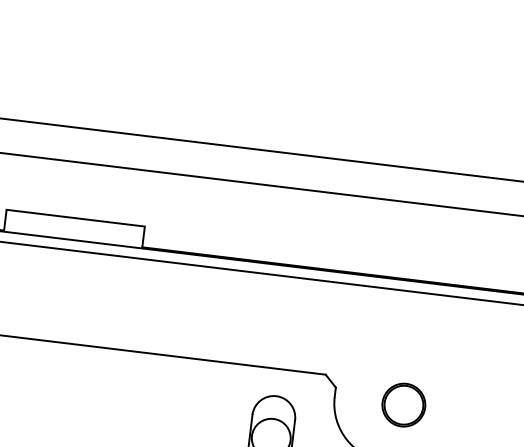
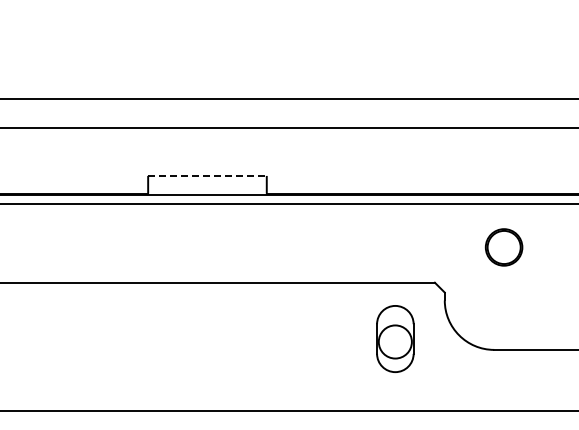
line: (75, 217) -> (207, 175), solid -> dashed
part: (403, 405) -> (503, 247), moved

